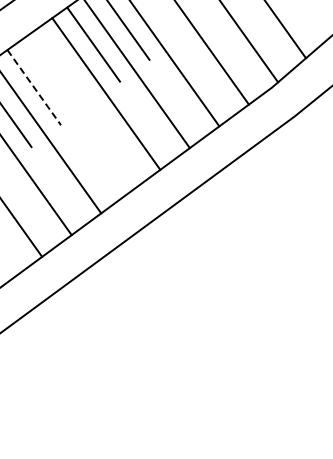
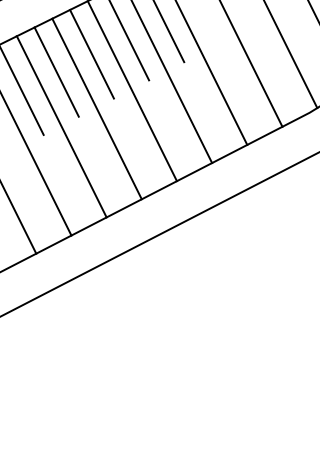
line: (63, 65) -> (91, 53), added
line: (34, 88) -> (56, 73), dashed -> solid
line: (76, 115) -> (96, 108), added

